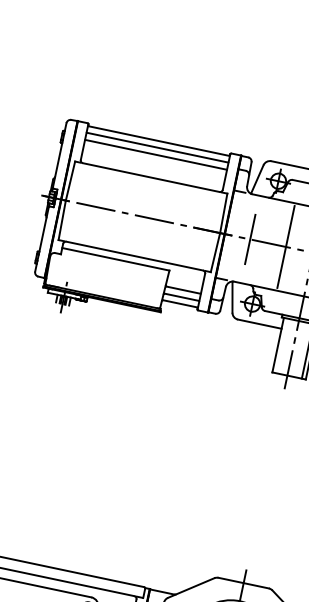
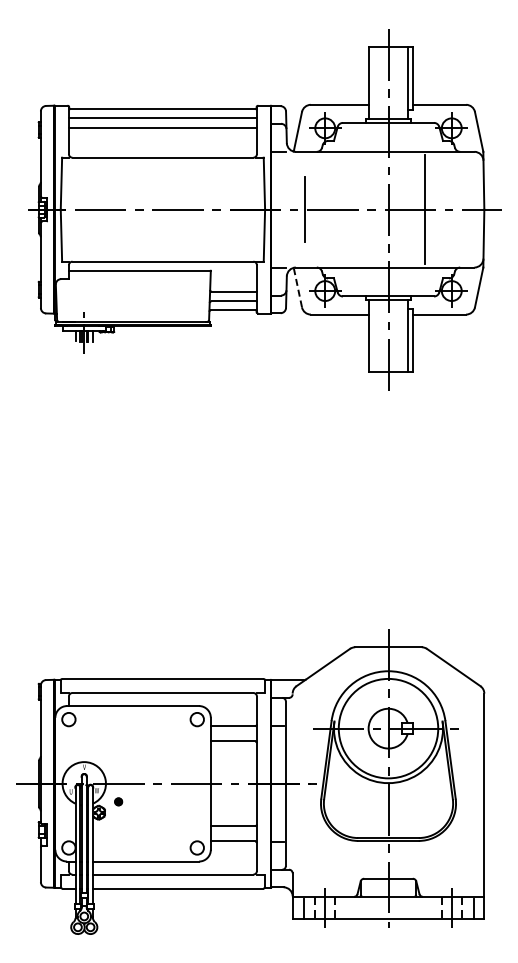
line: (286, 246) -> (352, 209), removed
line: (232, 297) -> (297, 287), solid -> dashed

